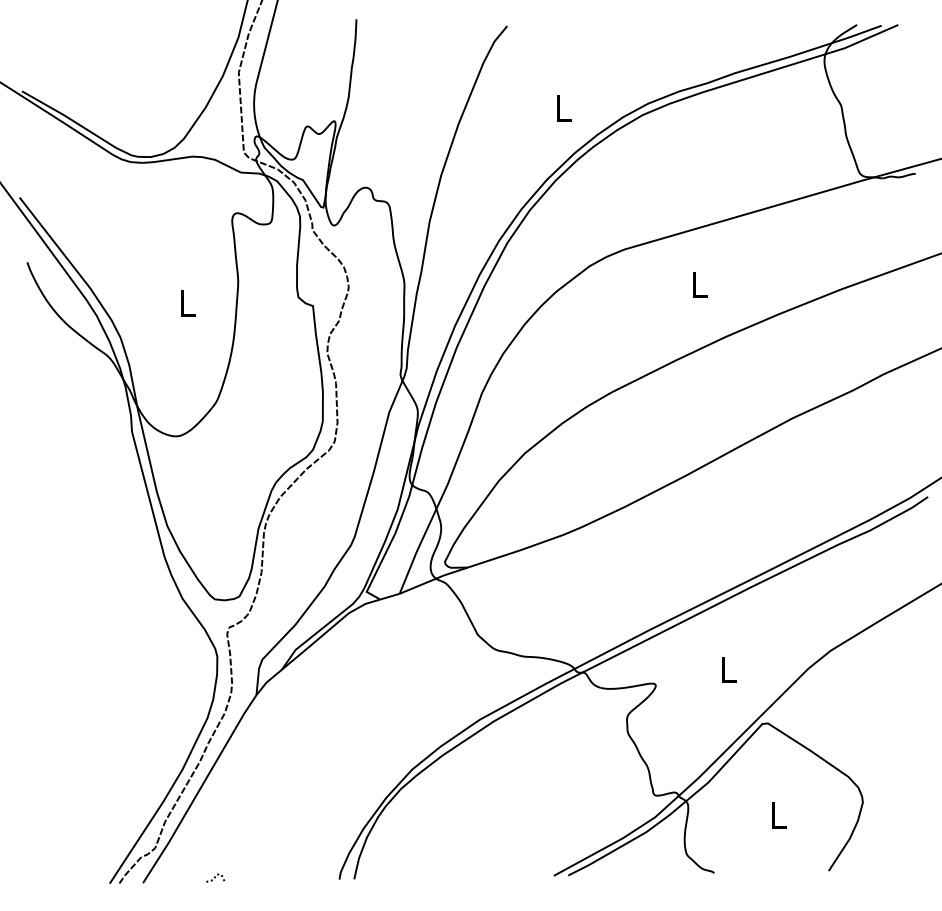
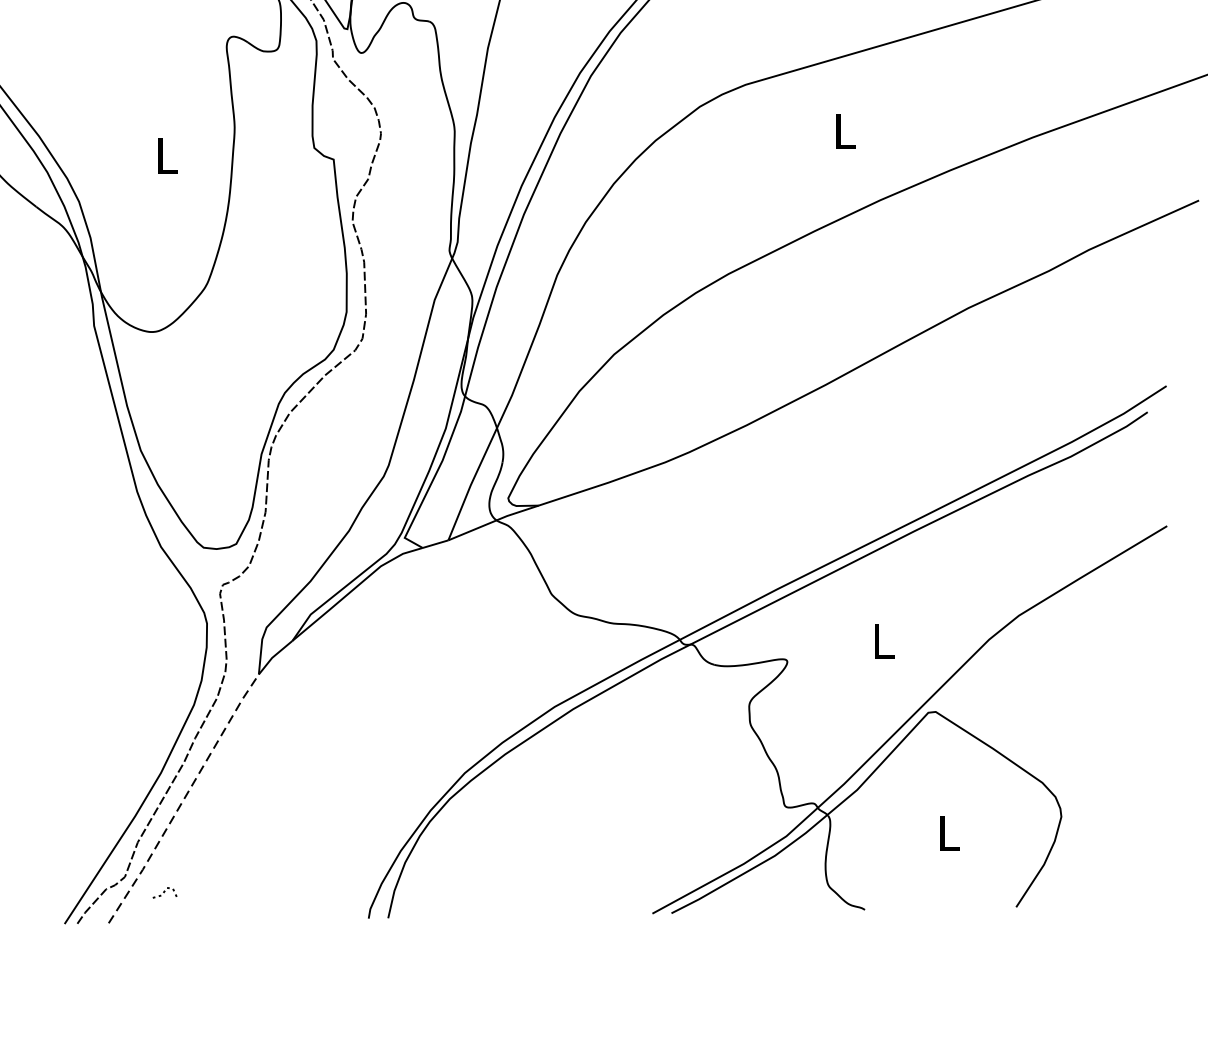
line: (200, 789) -> (184, 799), solid -> dashed
line: (215, 877) -> (164, 892), moved

